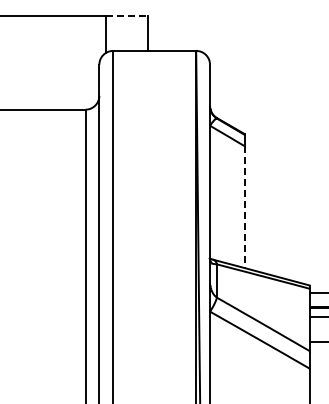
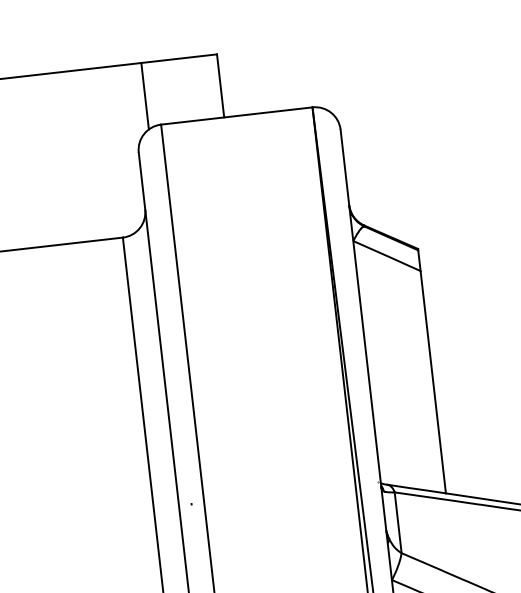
line: (127, 16) -> (180, 58), dashed -> solid
line: (244, 207) -> (433, 382), dashed -> solid

